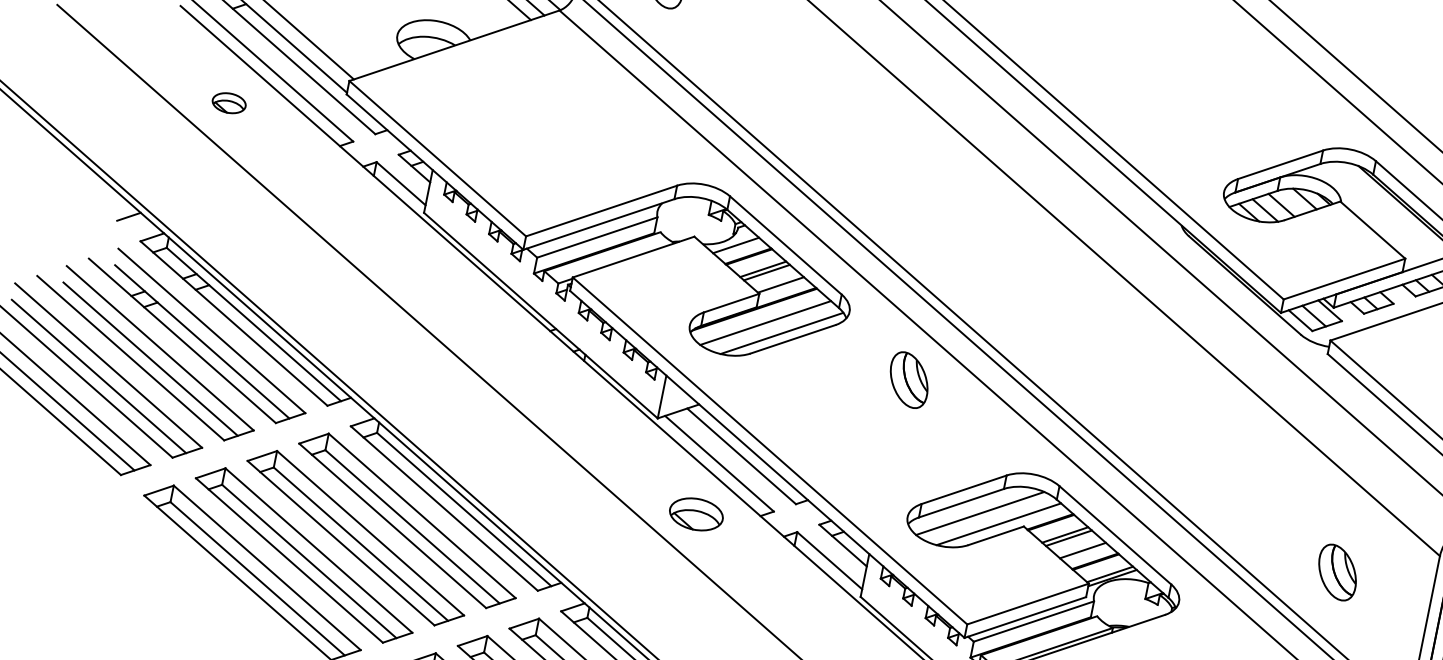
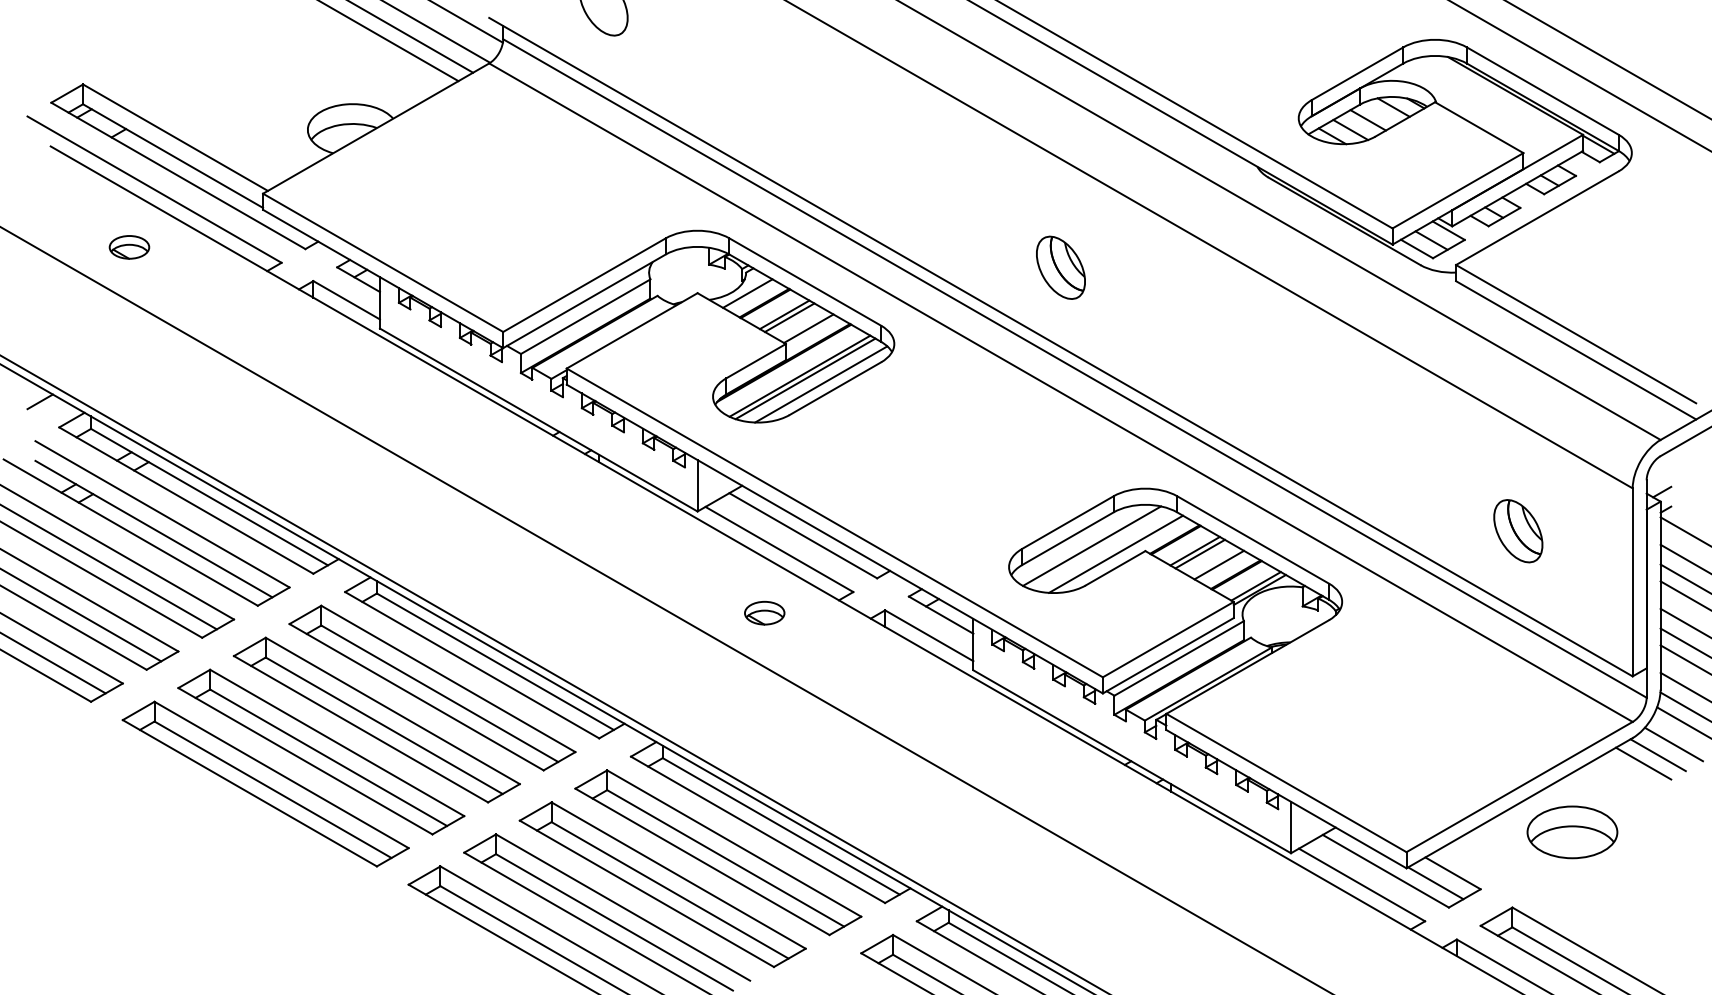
line: (769, 325) -> (805, 378), added
part: (908, 379) -> (1060, 267), moved
part: (696, 513) -> (764, 612), size x0.62

